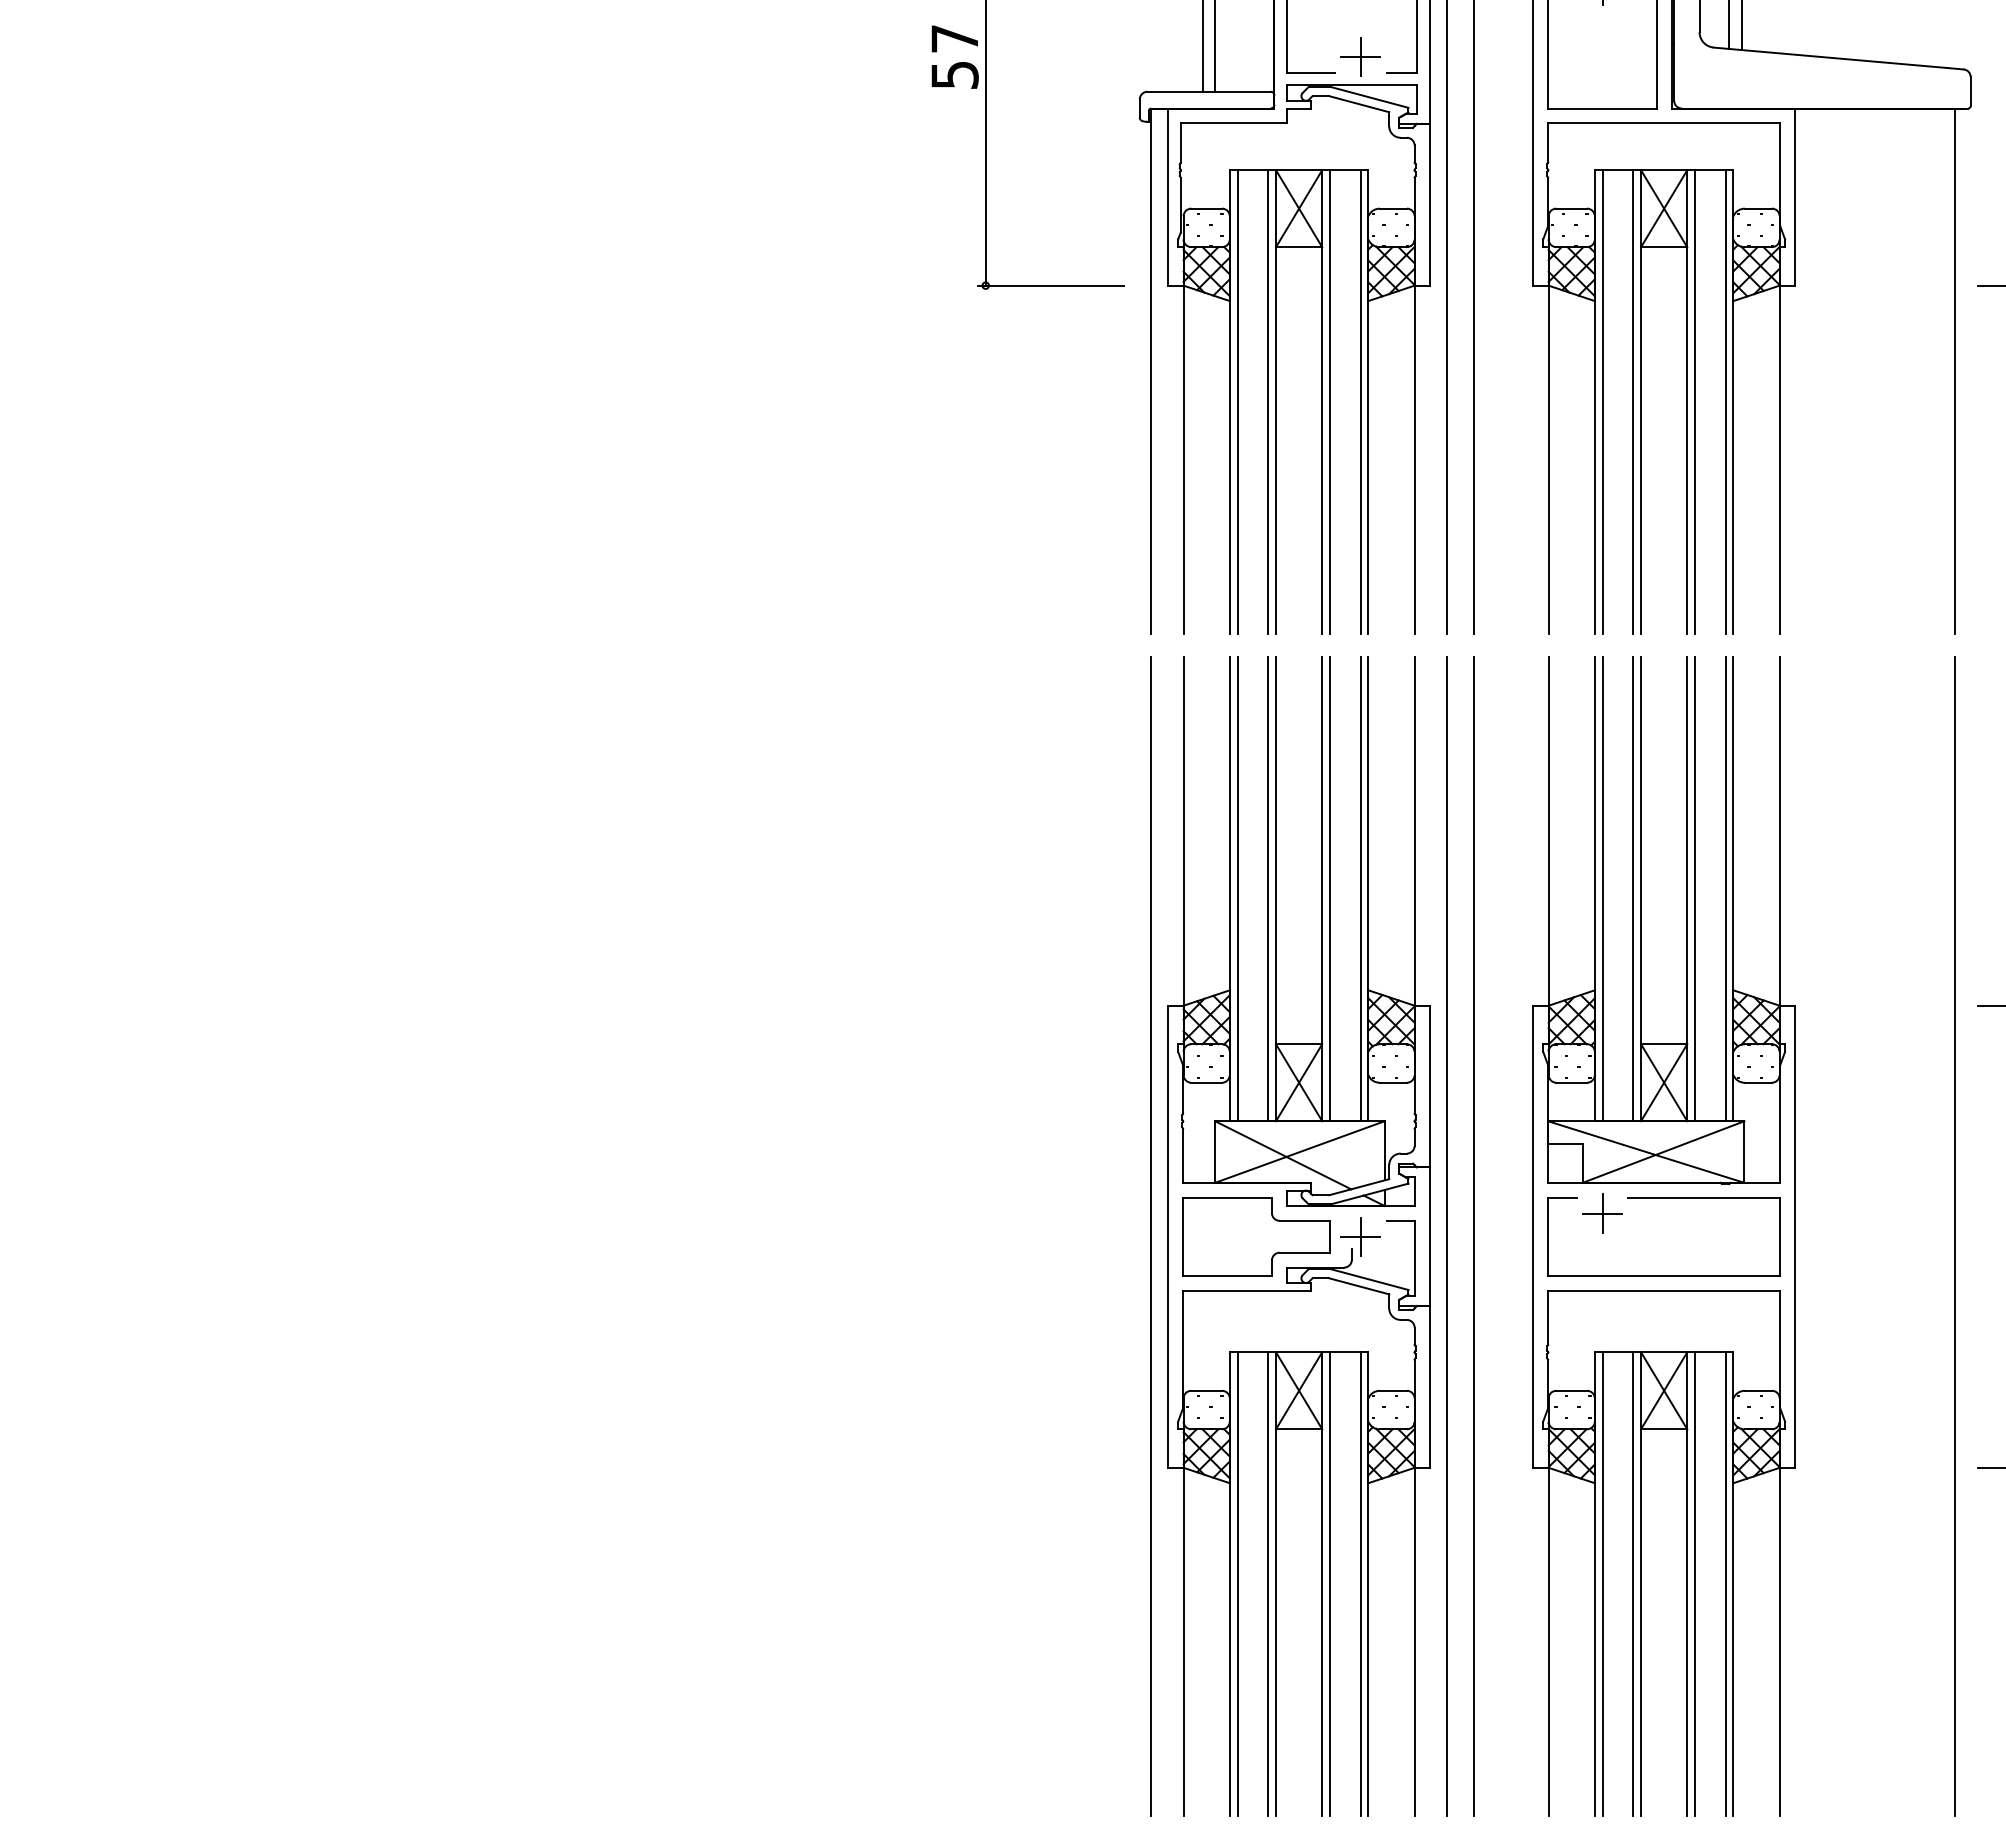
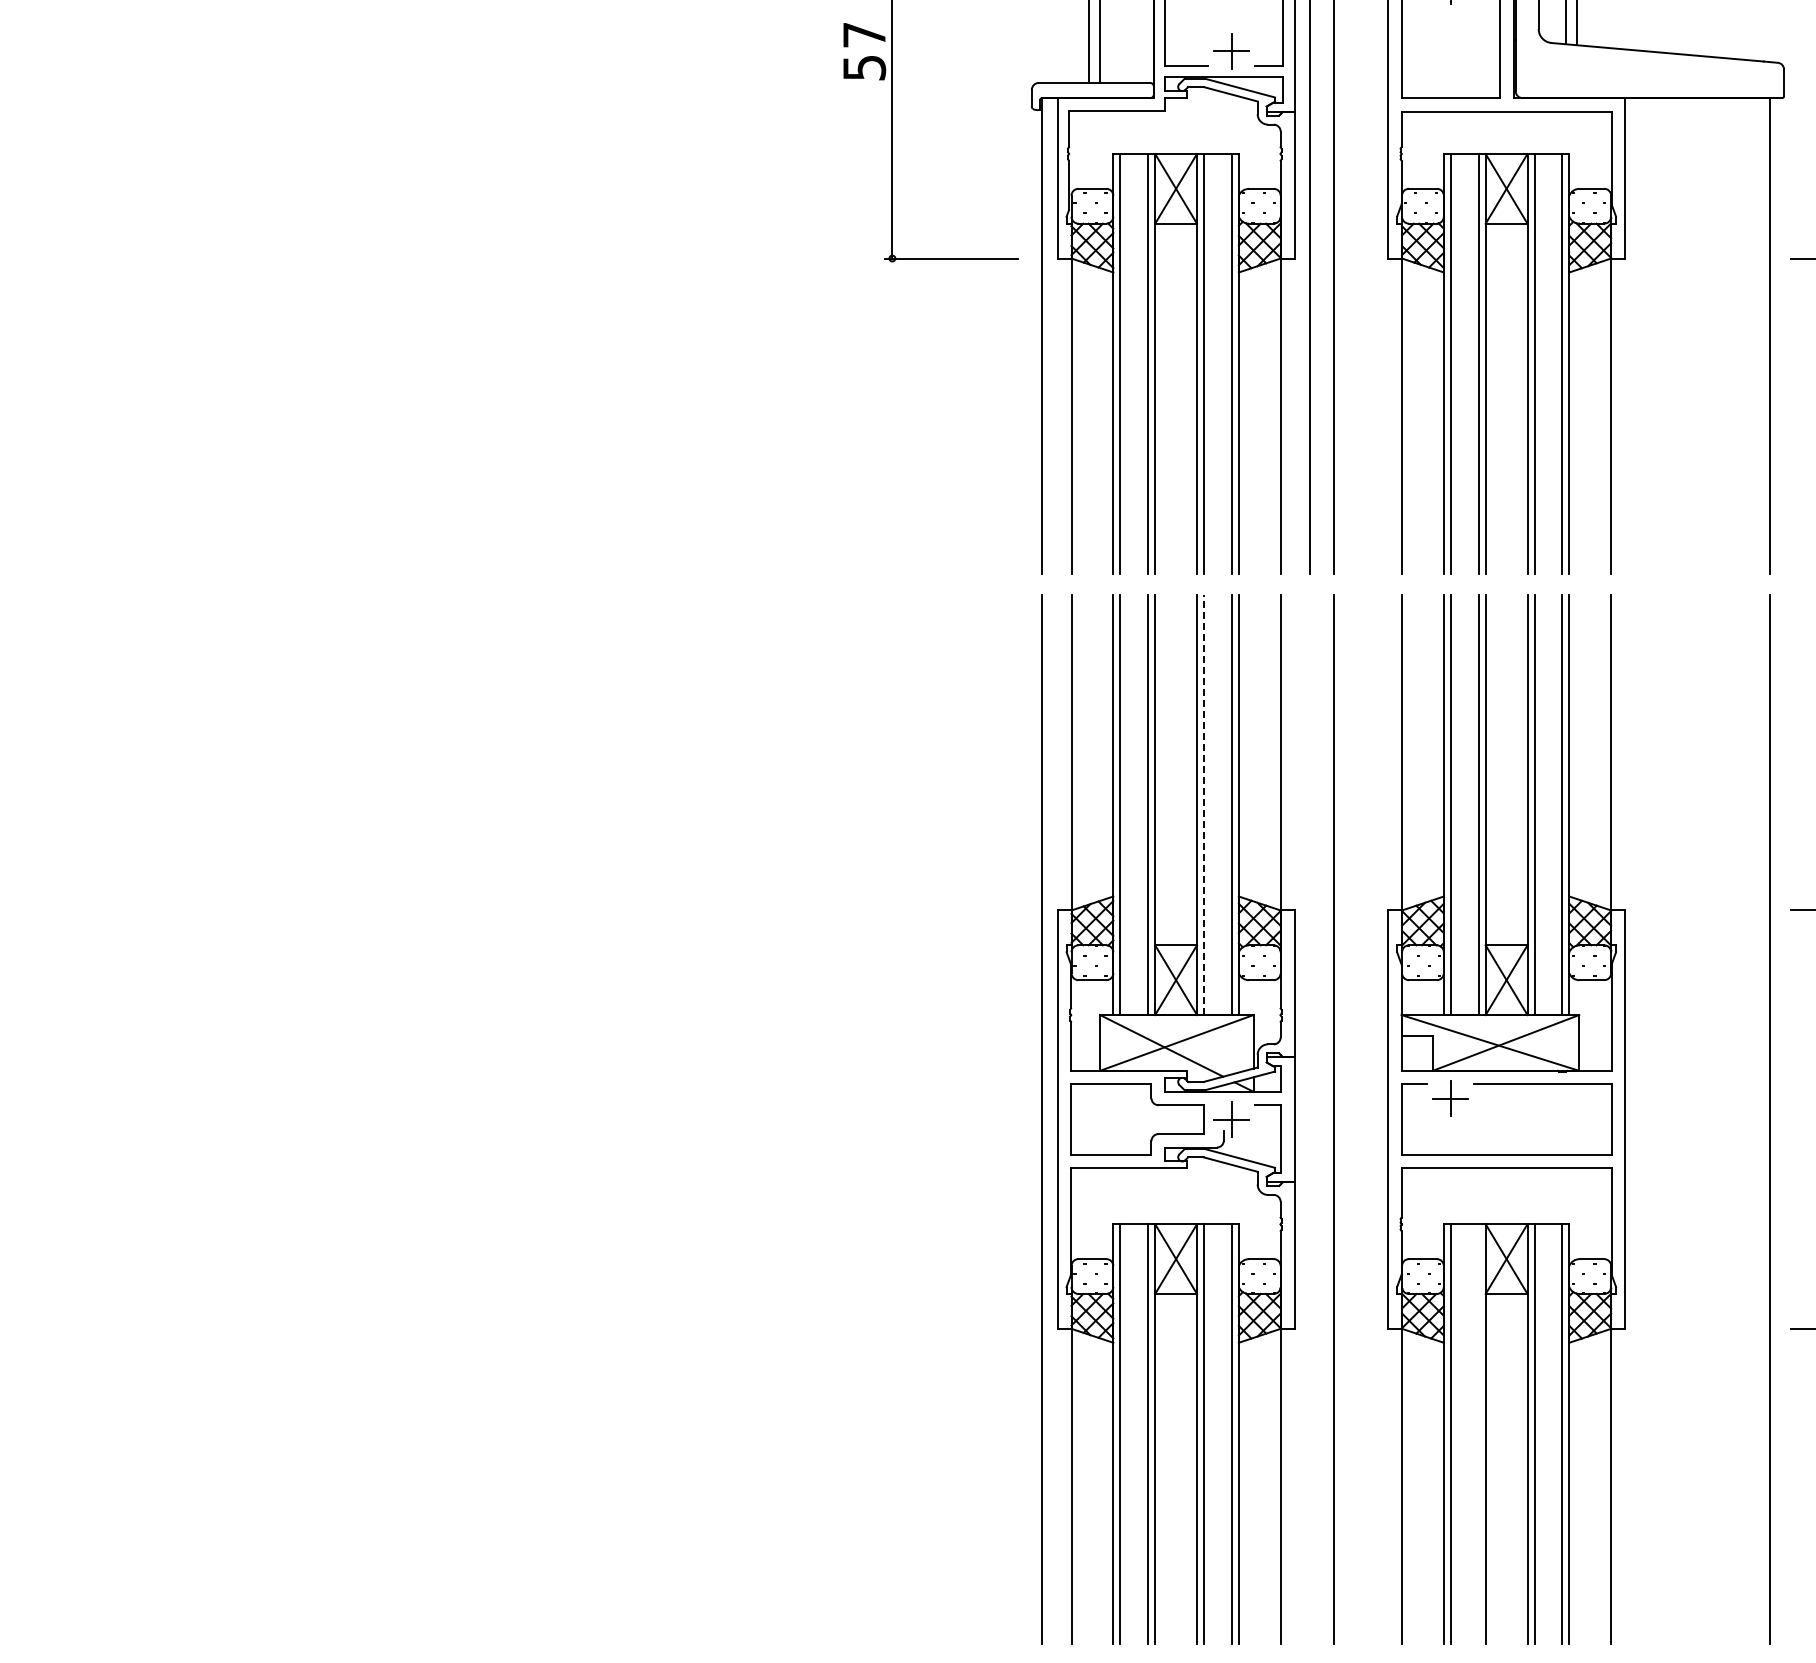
line: (1329, 888) -> (1203, 804), solid -> dashed
line: (1446, 1236) -> (1309, 1119), removed
line: (1633, 1584) -> (1478, 1434), removed

